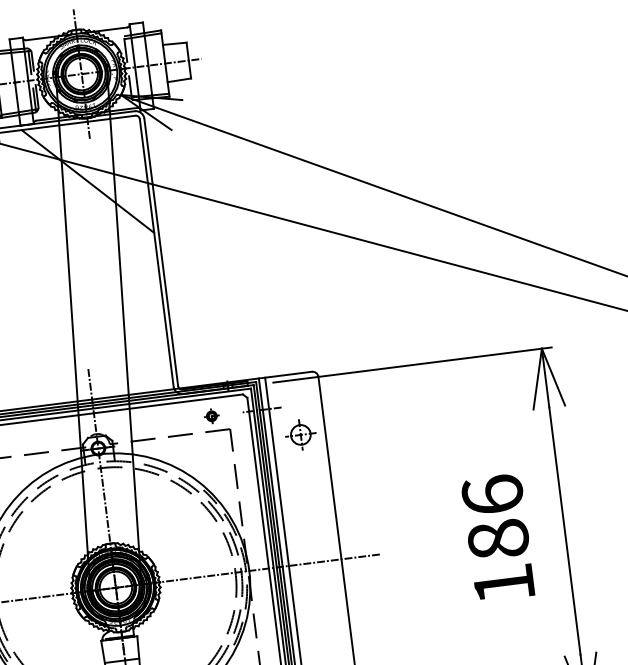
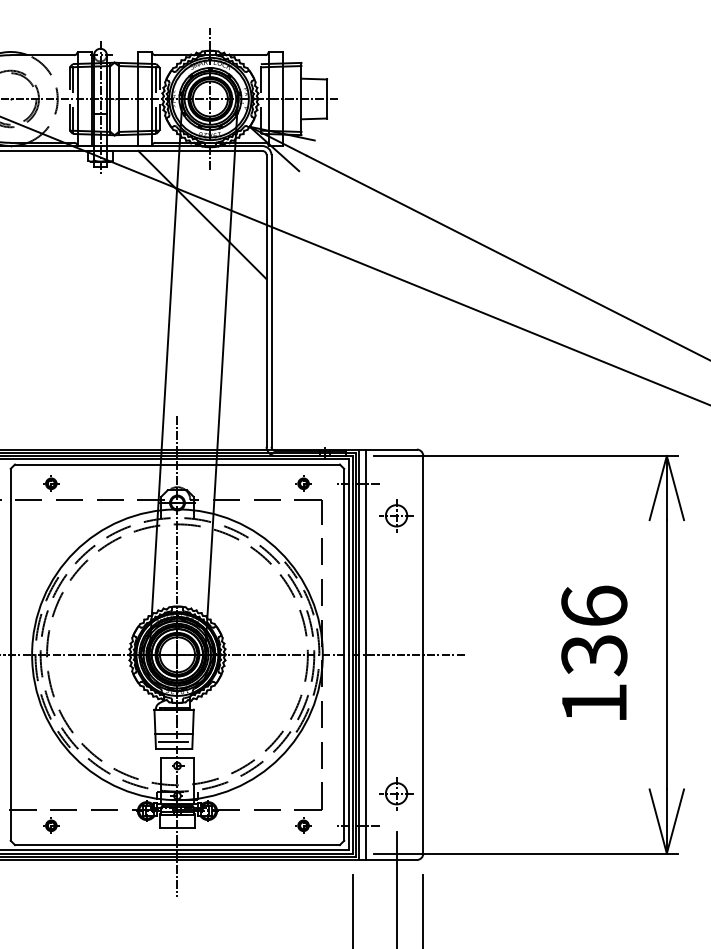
text: (498, 540) -> (594, 655), 186 -> 136

